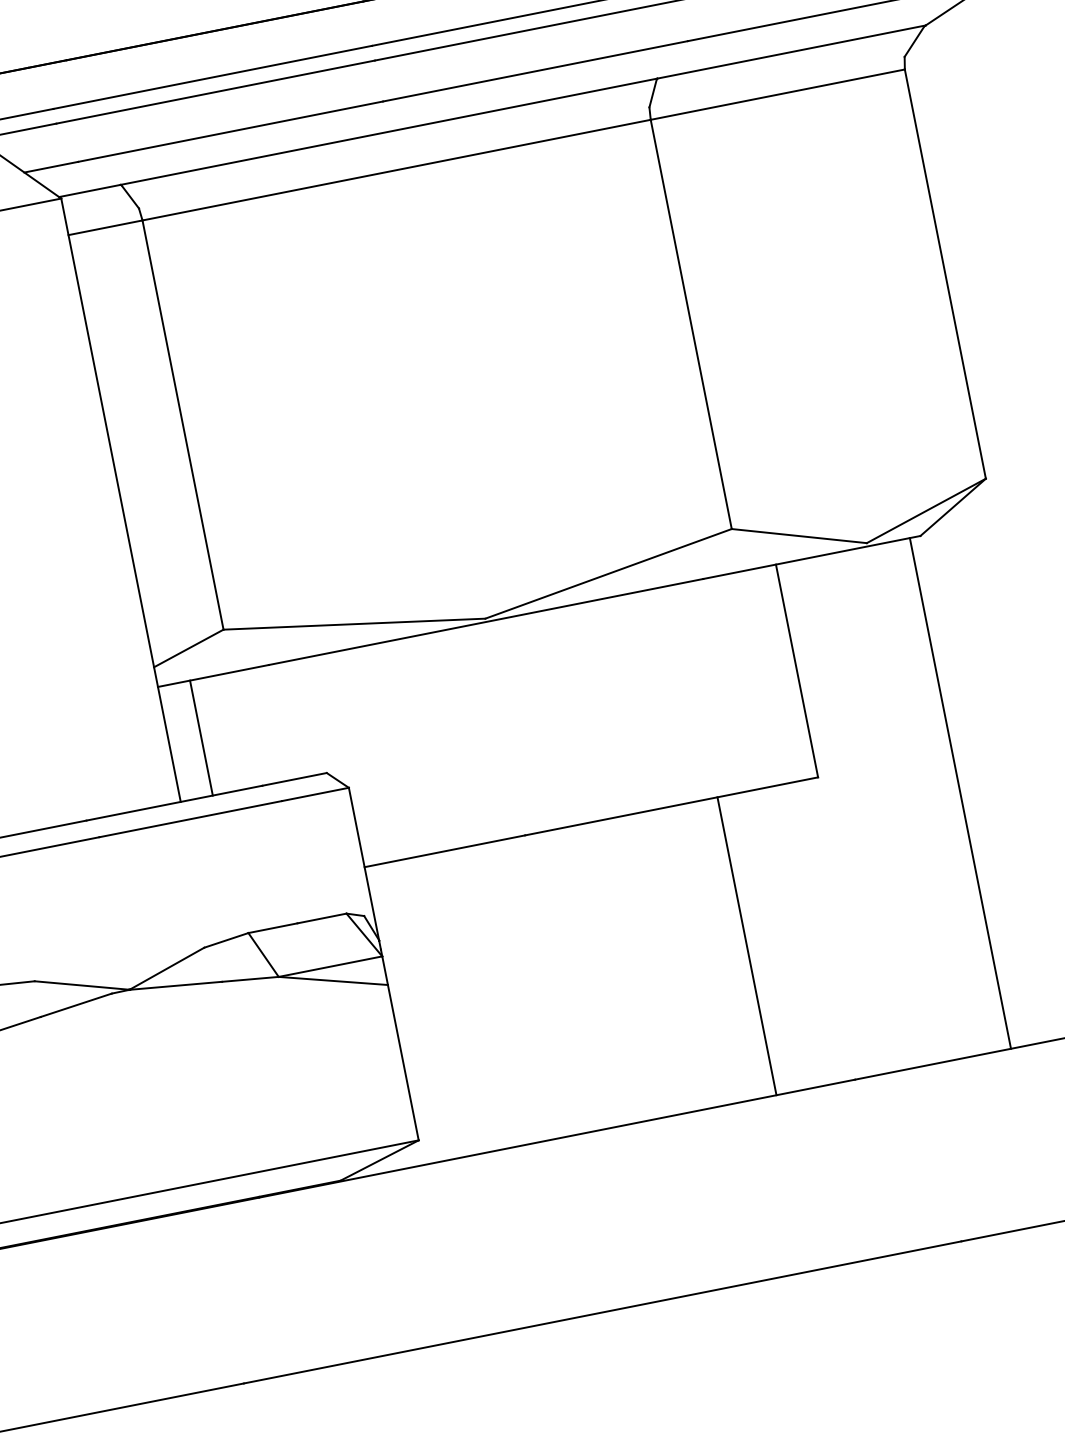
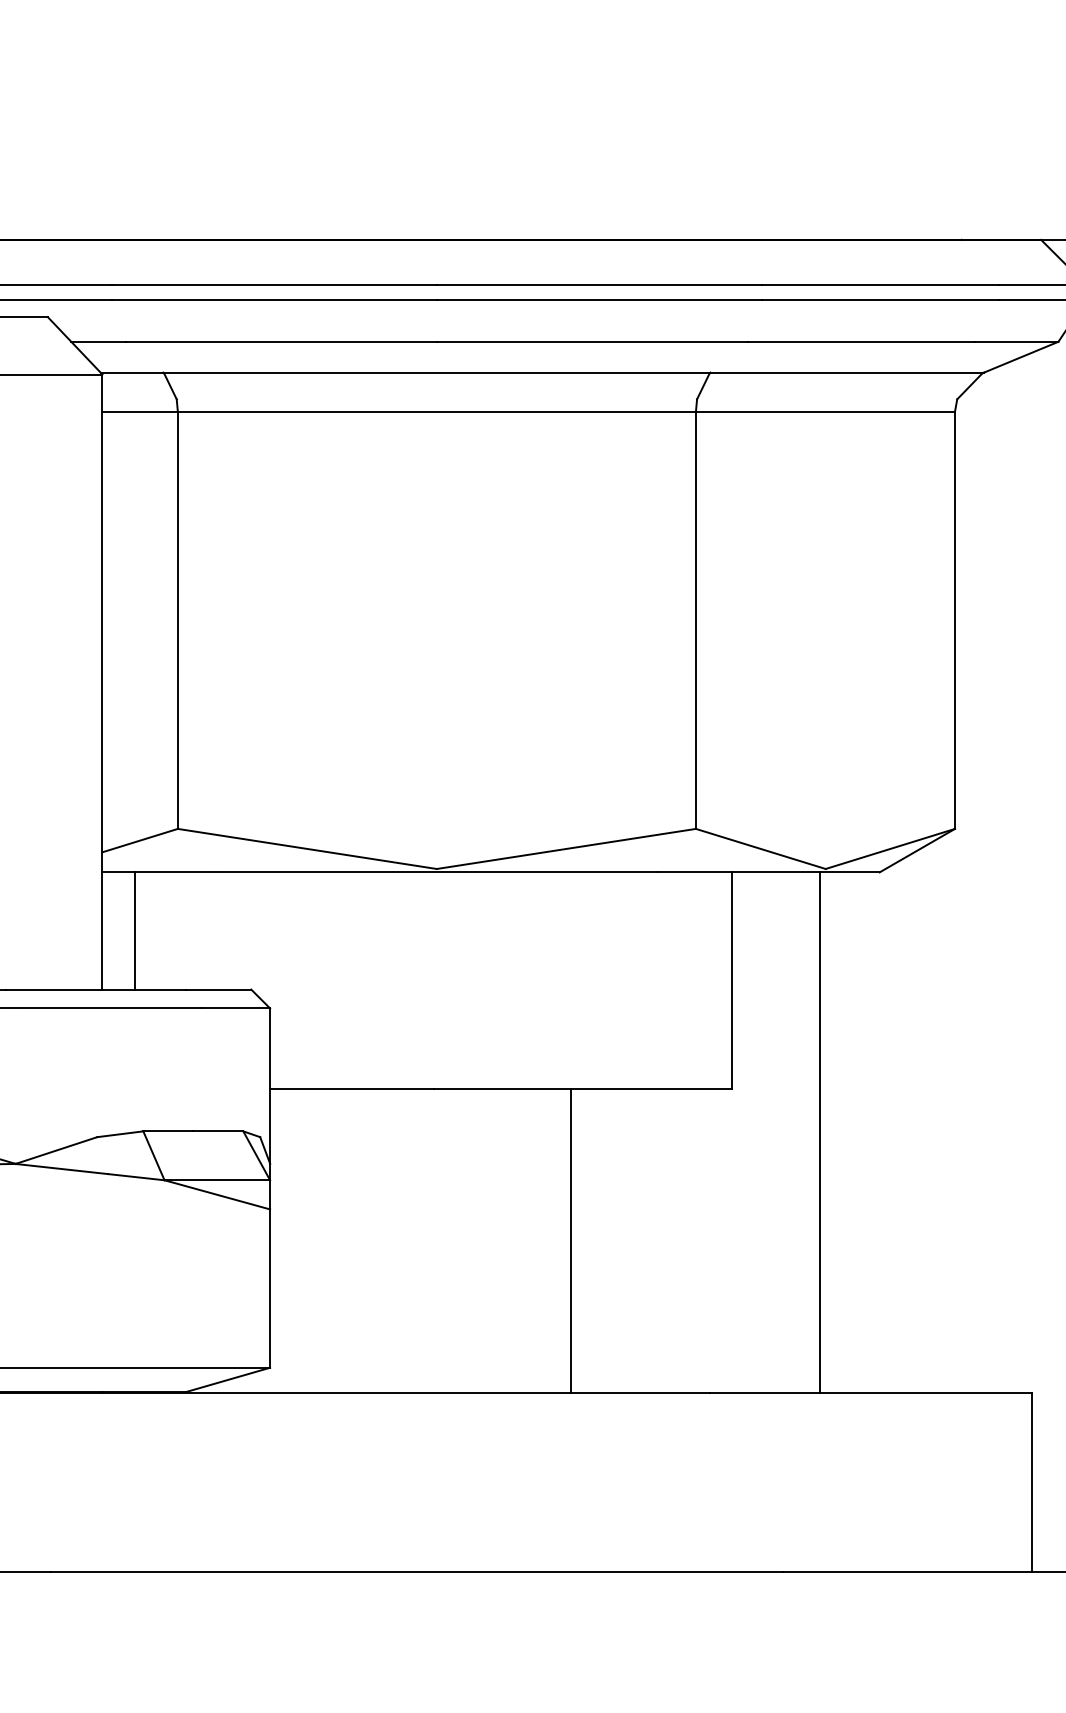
line: (959, 793) -> (819, 1132), moved
line: (746, 946) -> (570, 1241), moved

